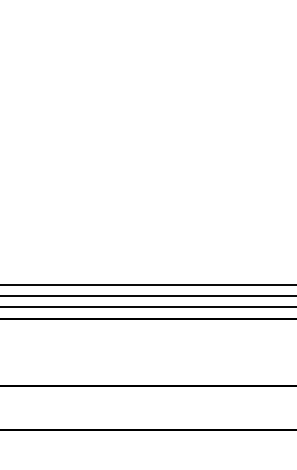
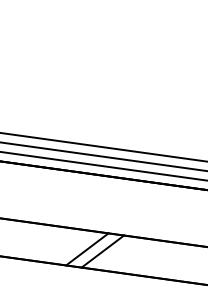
line: (187, 407) -> (87, 248), added
line: (205, 407) -> (102, 251), added

